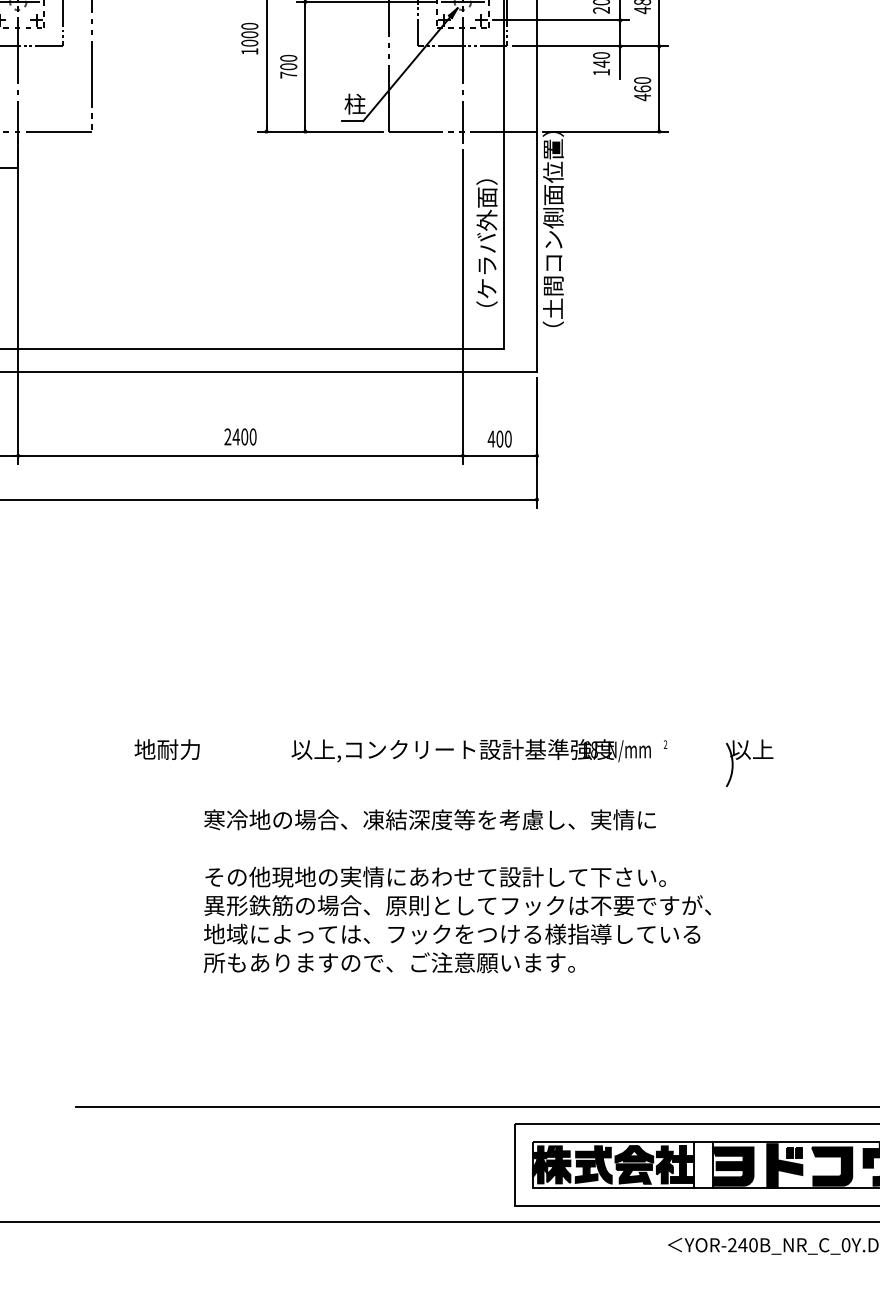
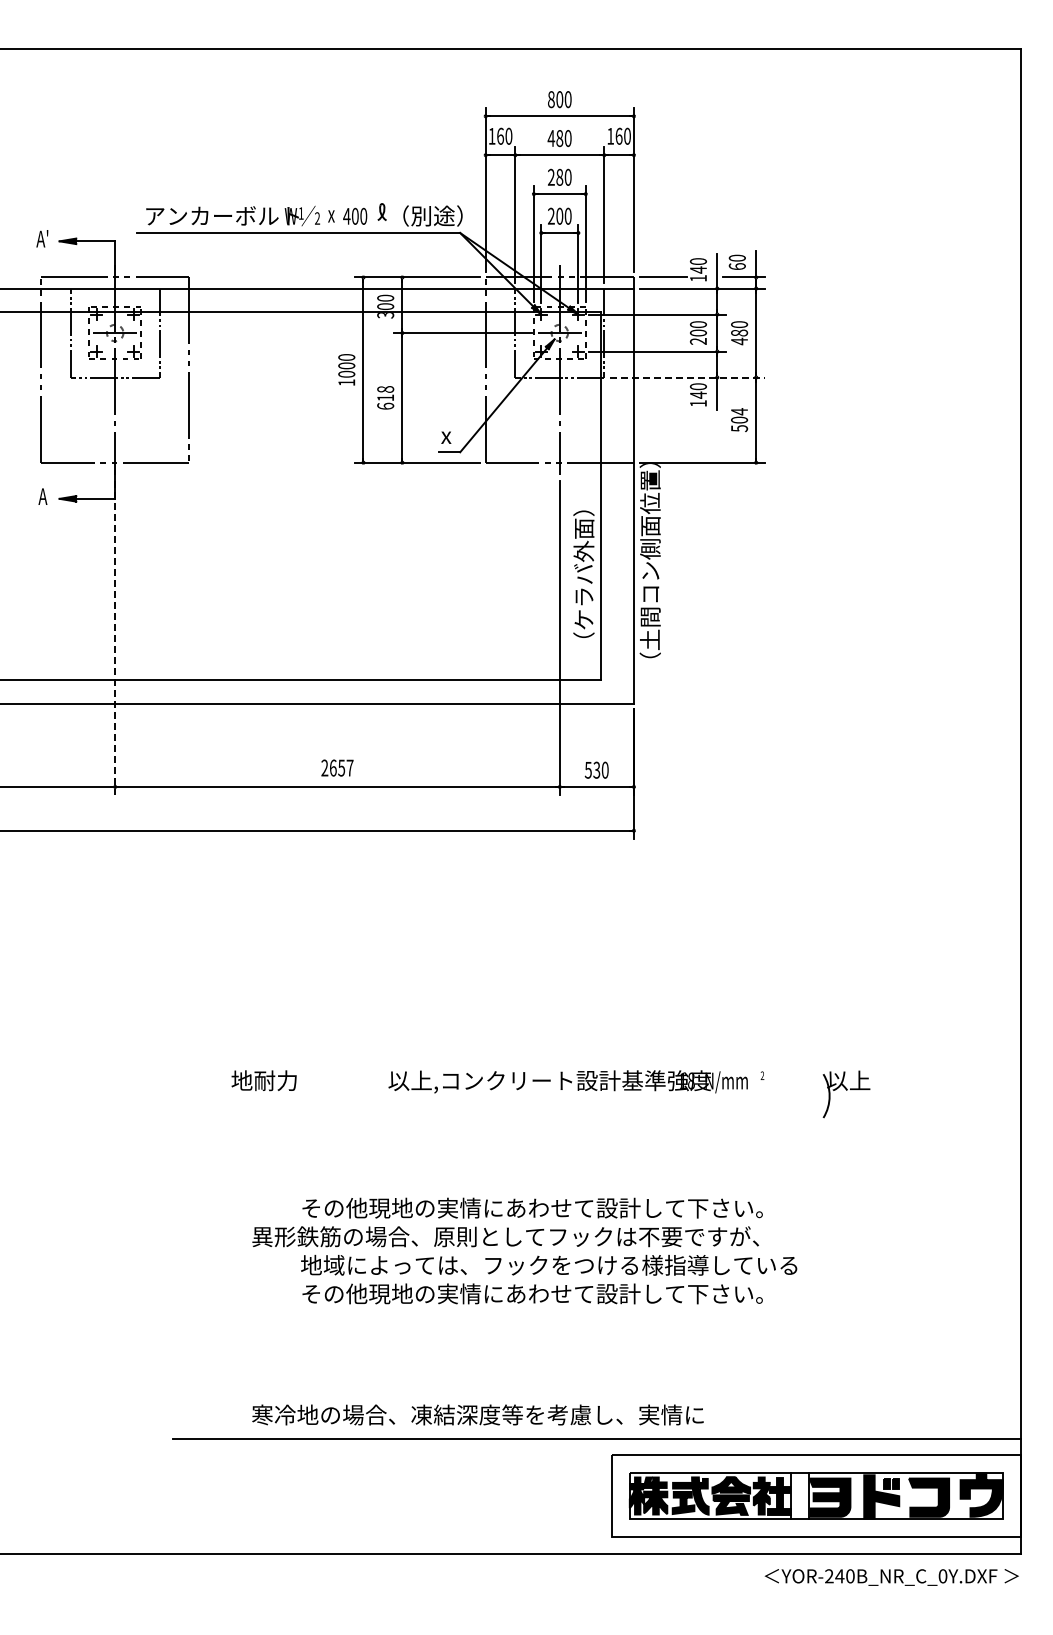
line: (590, 46) -> (687, 377), solid -> dashed
text: (288, 66) -> (385, 397), 700 -> 618
text: (642, 89) -> (739, 420), 460 -> 504
text: (354, 103) -> (451, 434), 柱 -> x
line: (18, 307) -> (115, 638), solid -> dashed
text: (244, 436) -> (341, 767), 2400 -> 2657
text: (495, 438) -> (592, 769), 400 -> 530
text: (429, 819) -> (477, 1414), moved
text: (457, 905) -> (505, 1236), moved
text: (434, 962) -> (531, 1293), 所もありますので、ご注意願います。 -> その他現地の実情にあわせて設計して下さい。

